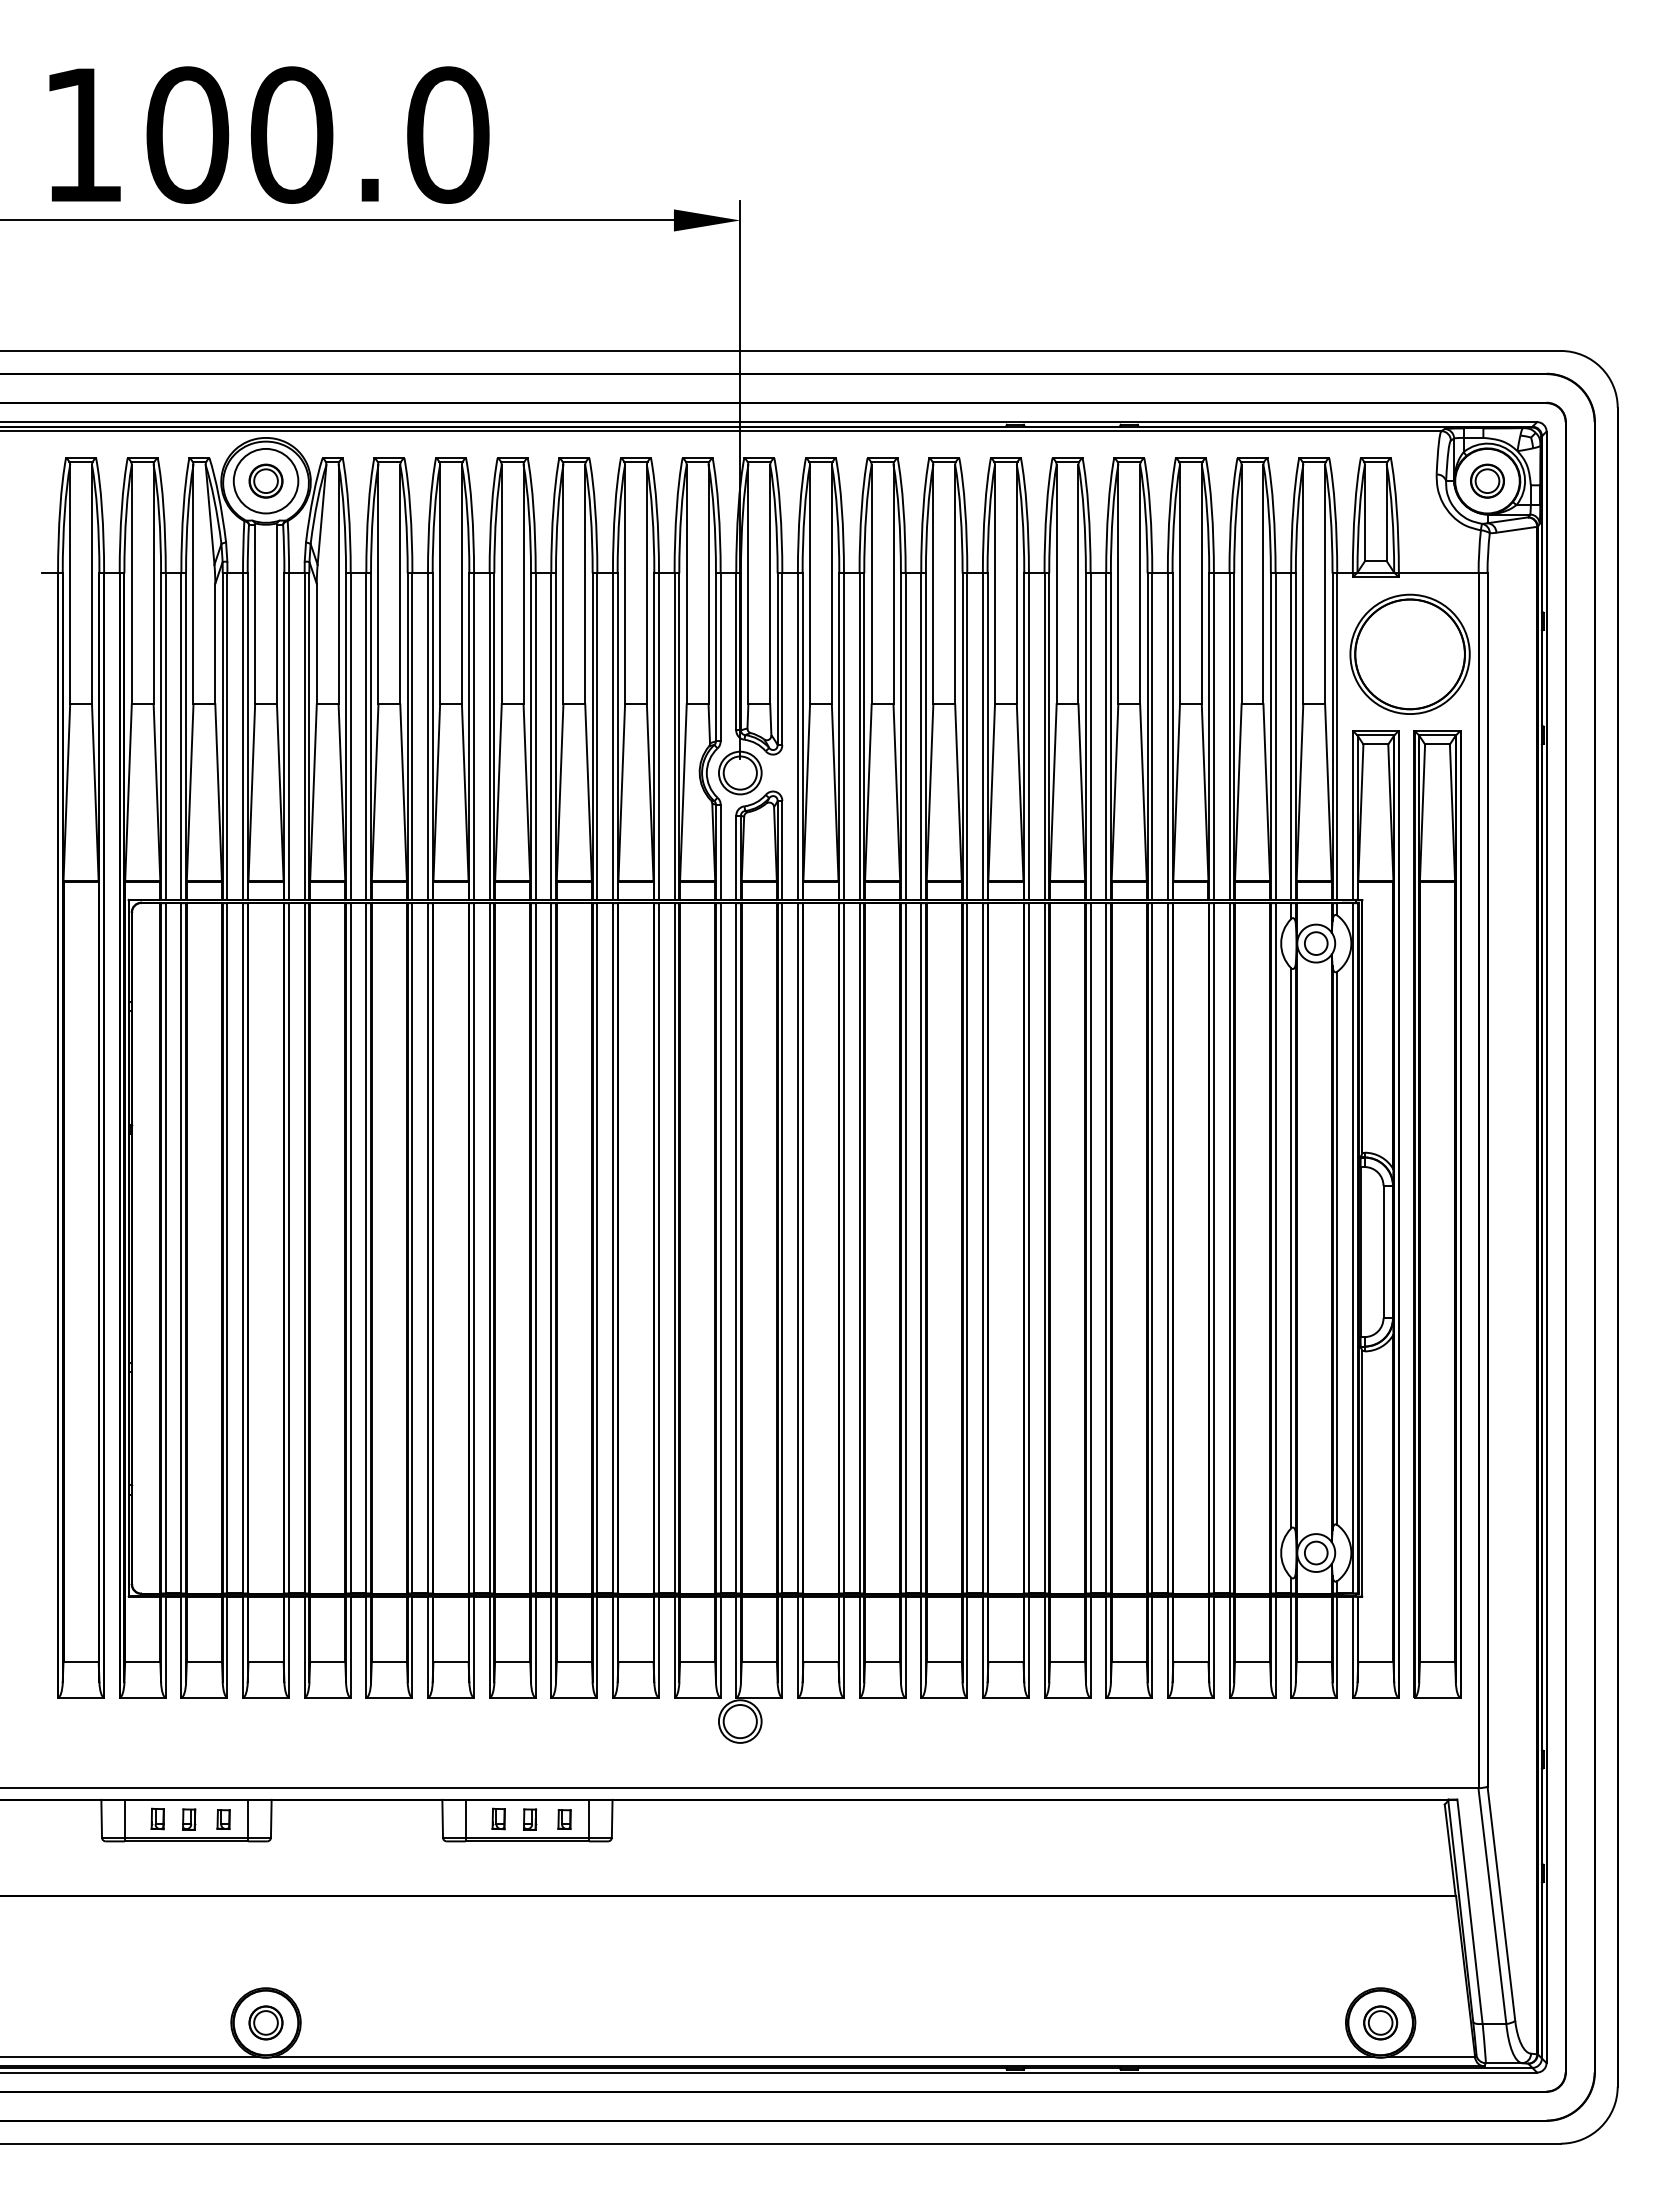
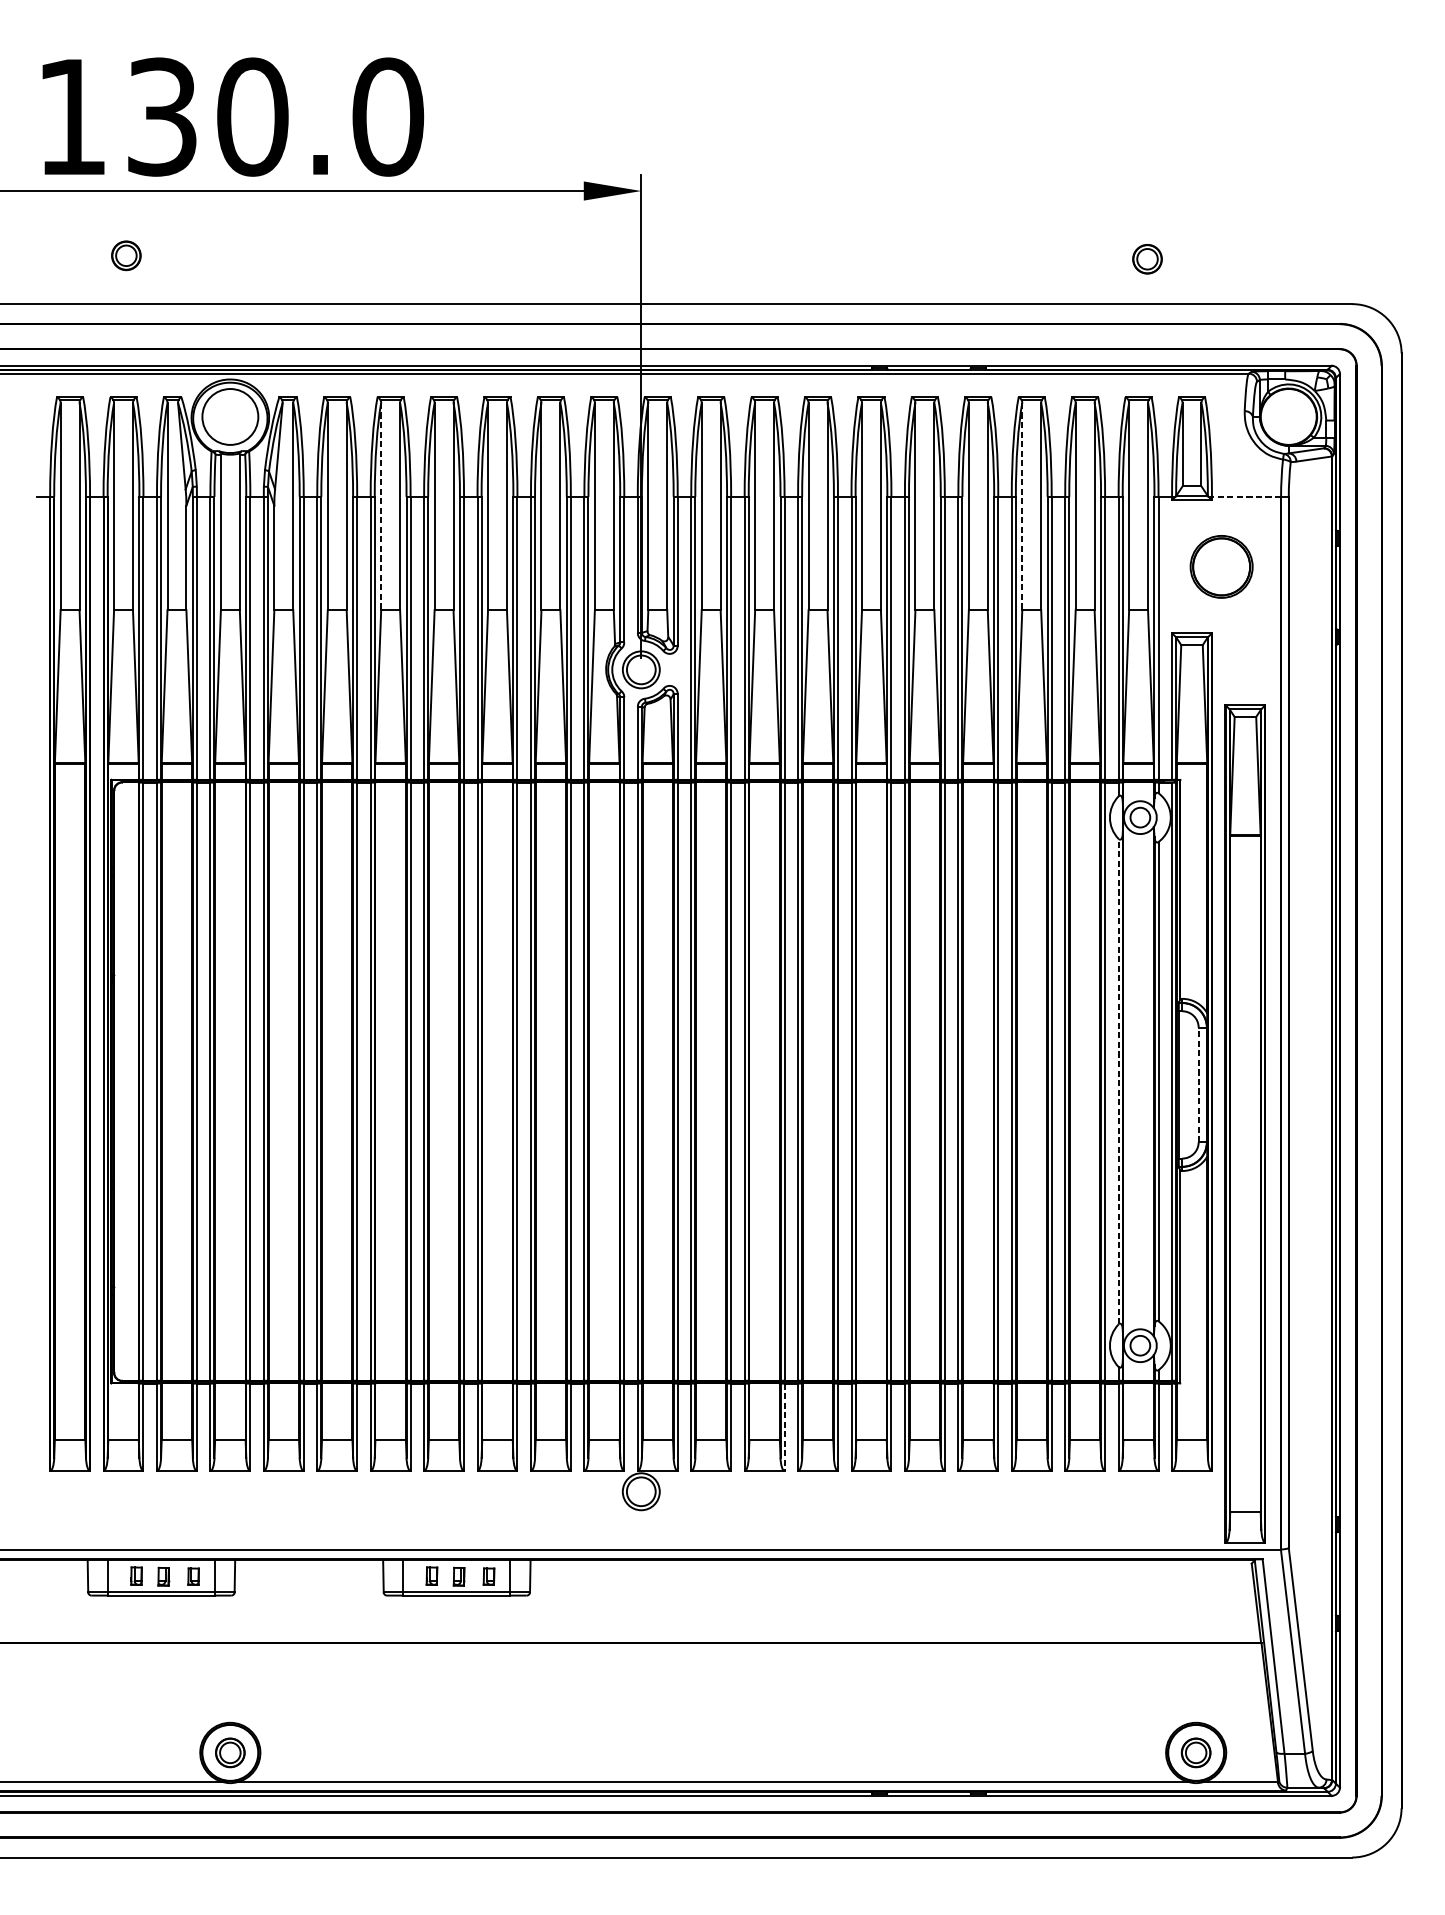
text: (187, 134) -> (162, 116), 100.0 -> 130.0
part: (265, 480) -> (125, 255), moved
part: (1487, 480) -> (1147, 258), moved
line: (1438, 573) -> (1246, 496), solid -> dashed
line: (440, 584) -> (381, 506), solid -> dashed
line: (1179, 584) -> (1021, 506), solid -> dashed
part: (1409, 653) -> (1221, 566), size x0.6
part: (1437, 1214) -> (1245, 1124), moved
line: (1291, 1247) -> (1118, 1080), solid -> dashed
line: (1383, 1251) -> (1198, 1084), solid -> dashed
line: (905, 1647) -> (784, 1427), solid -> dashed

